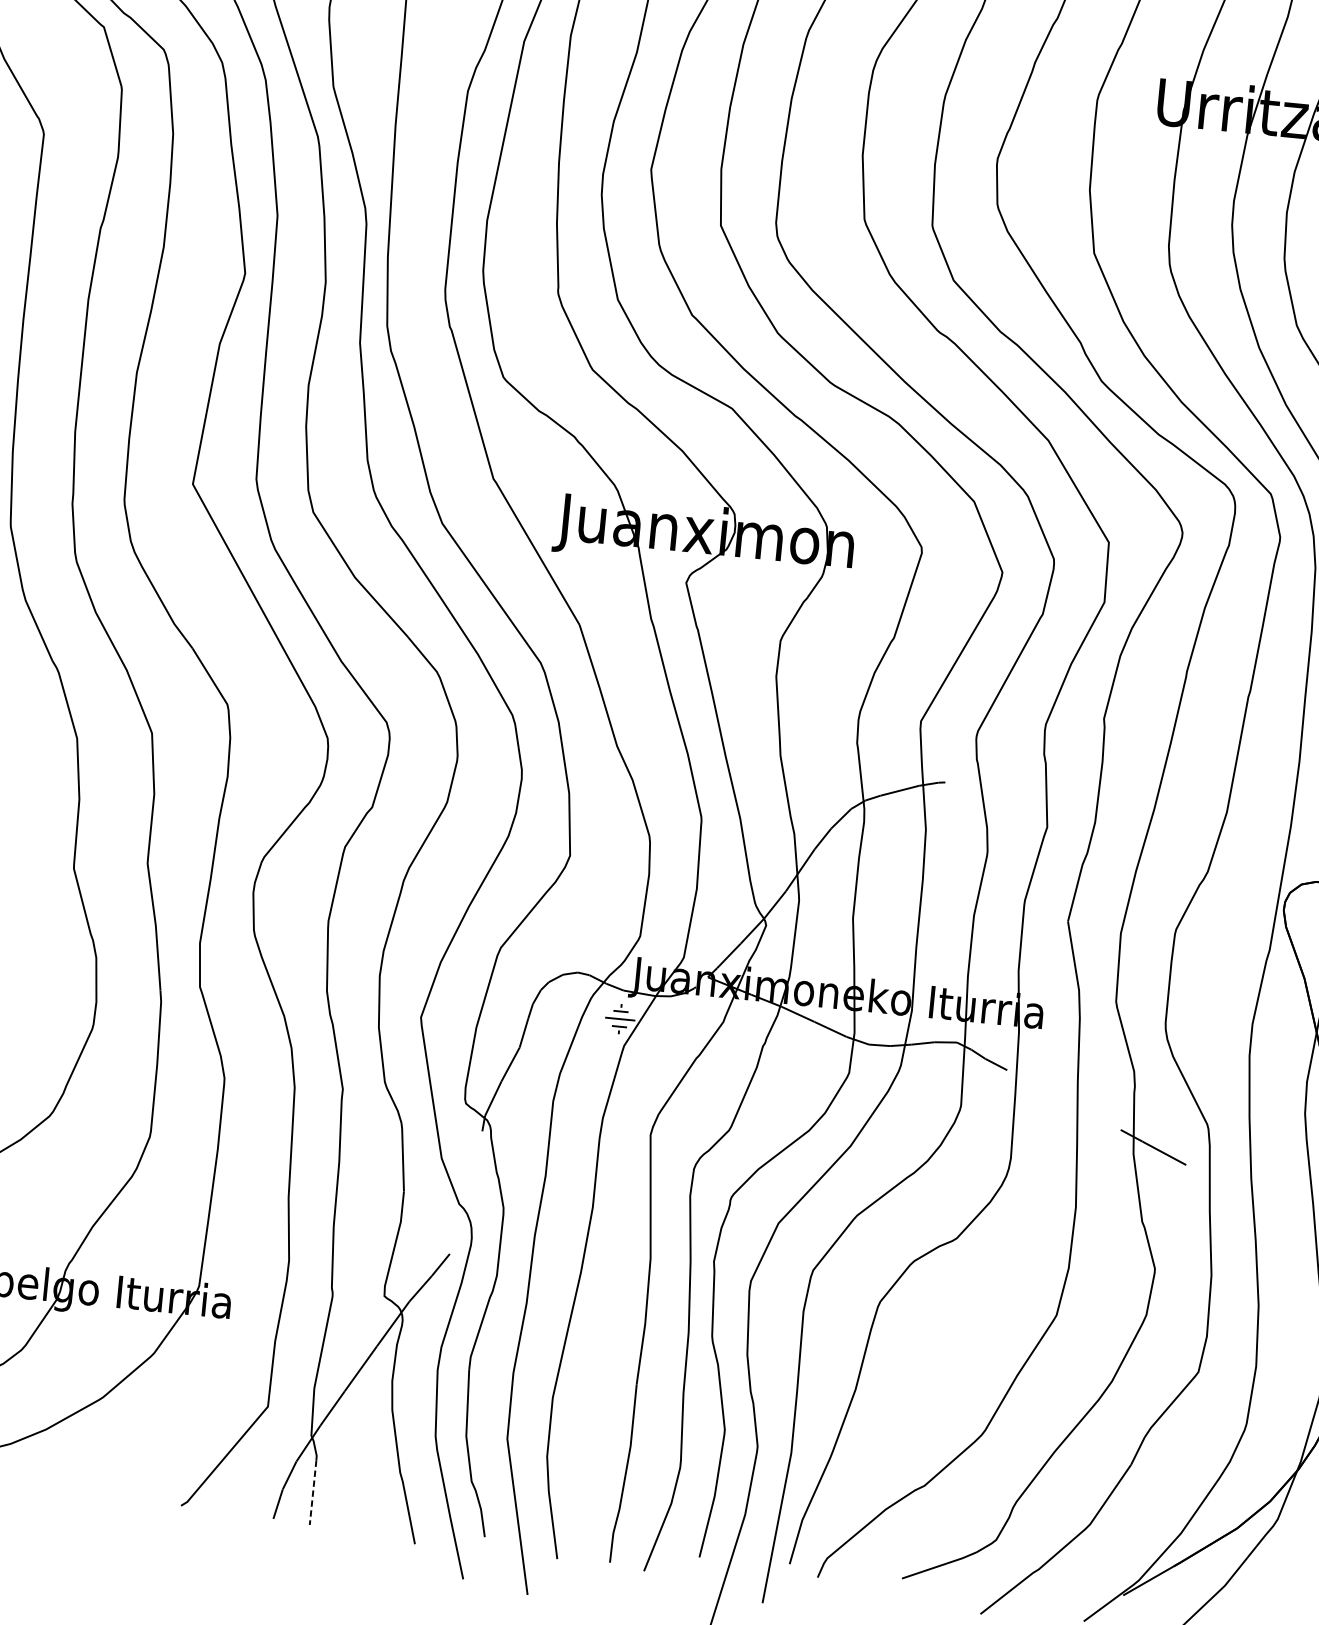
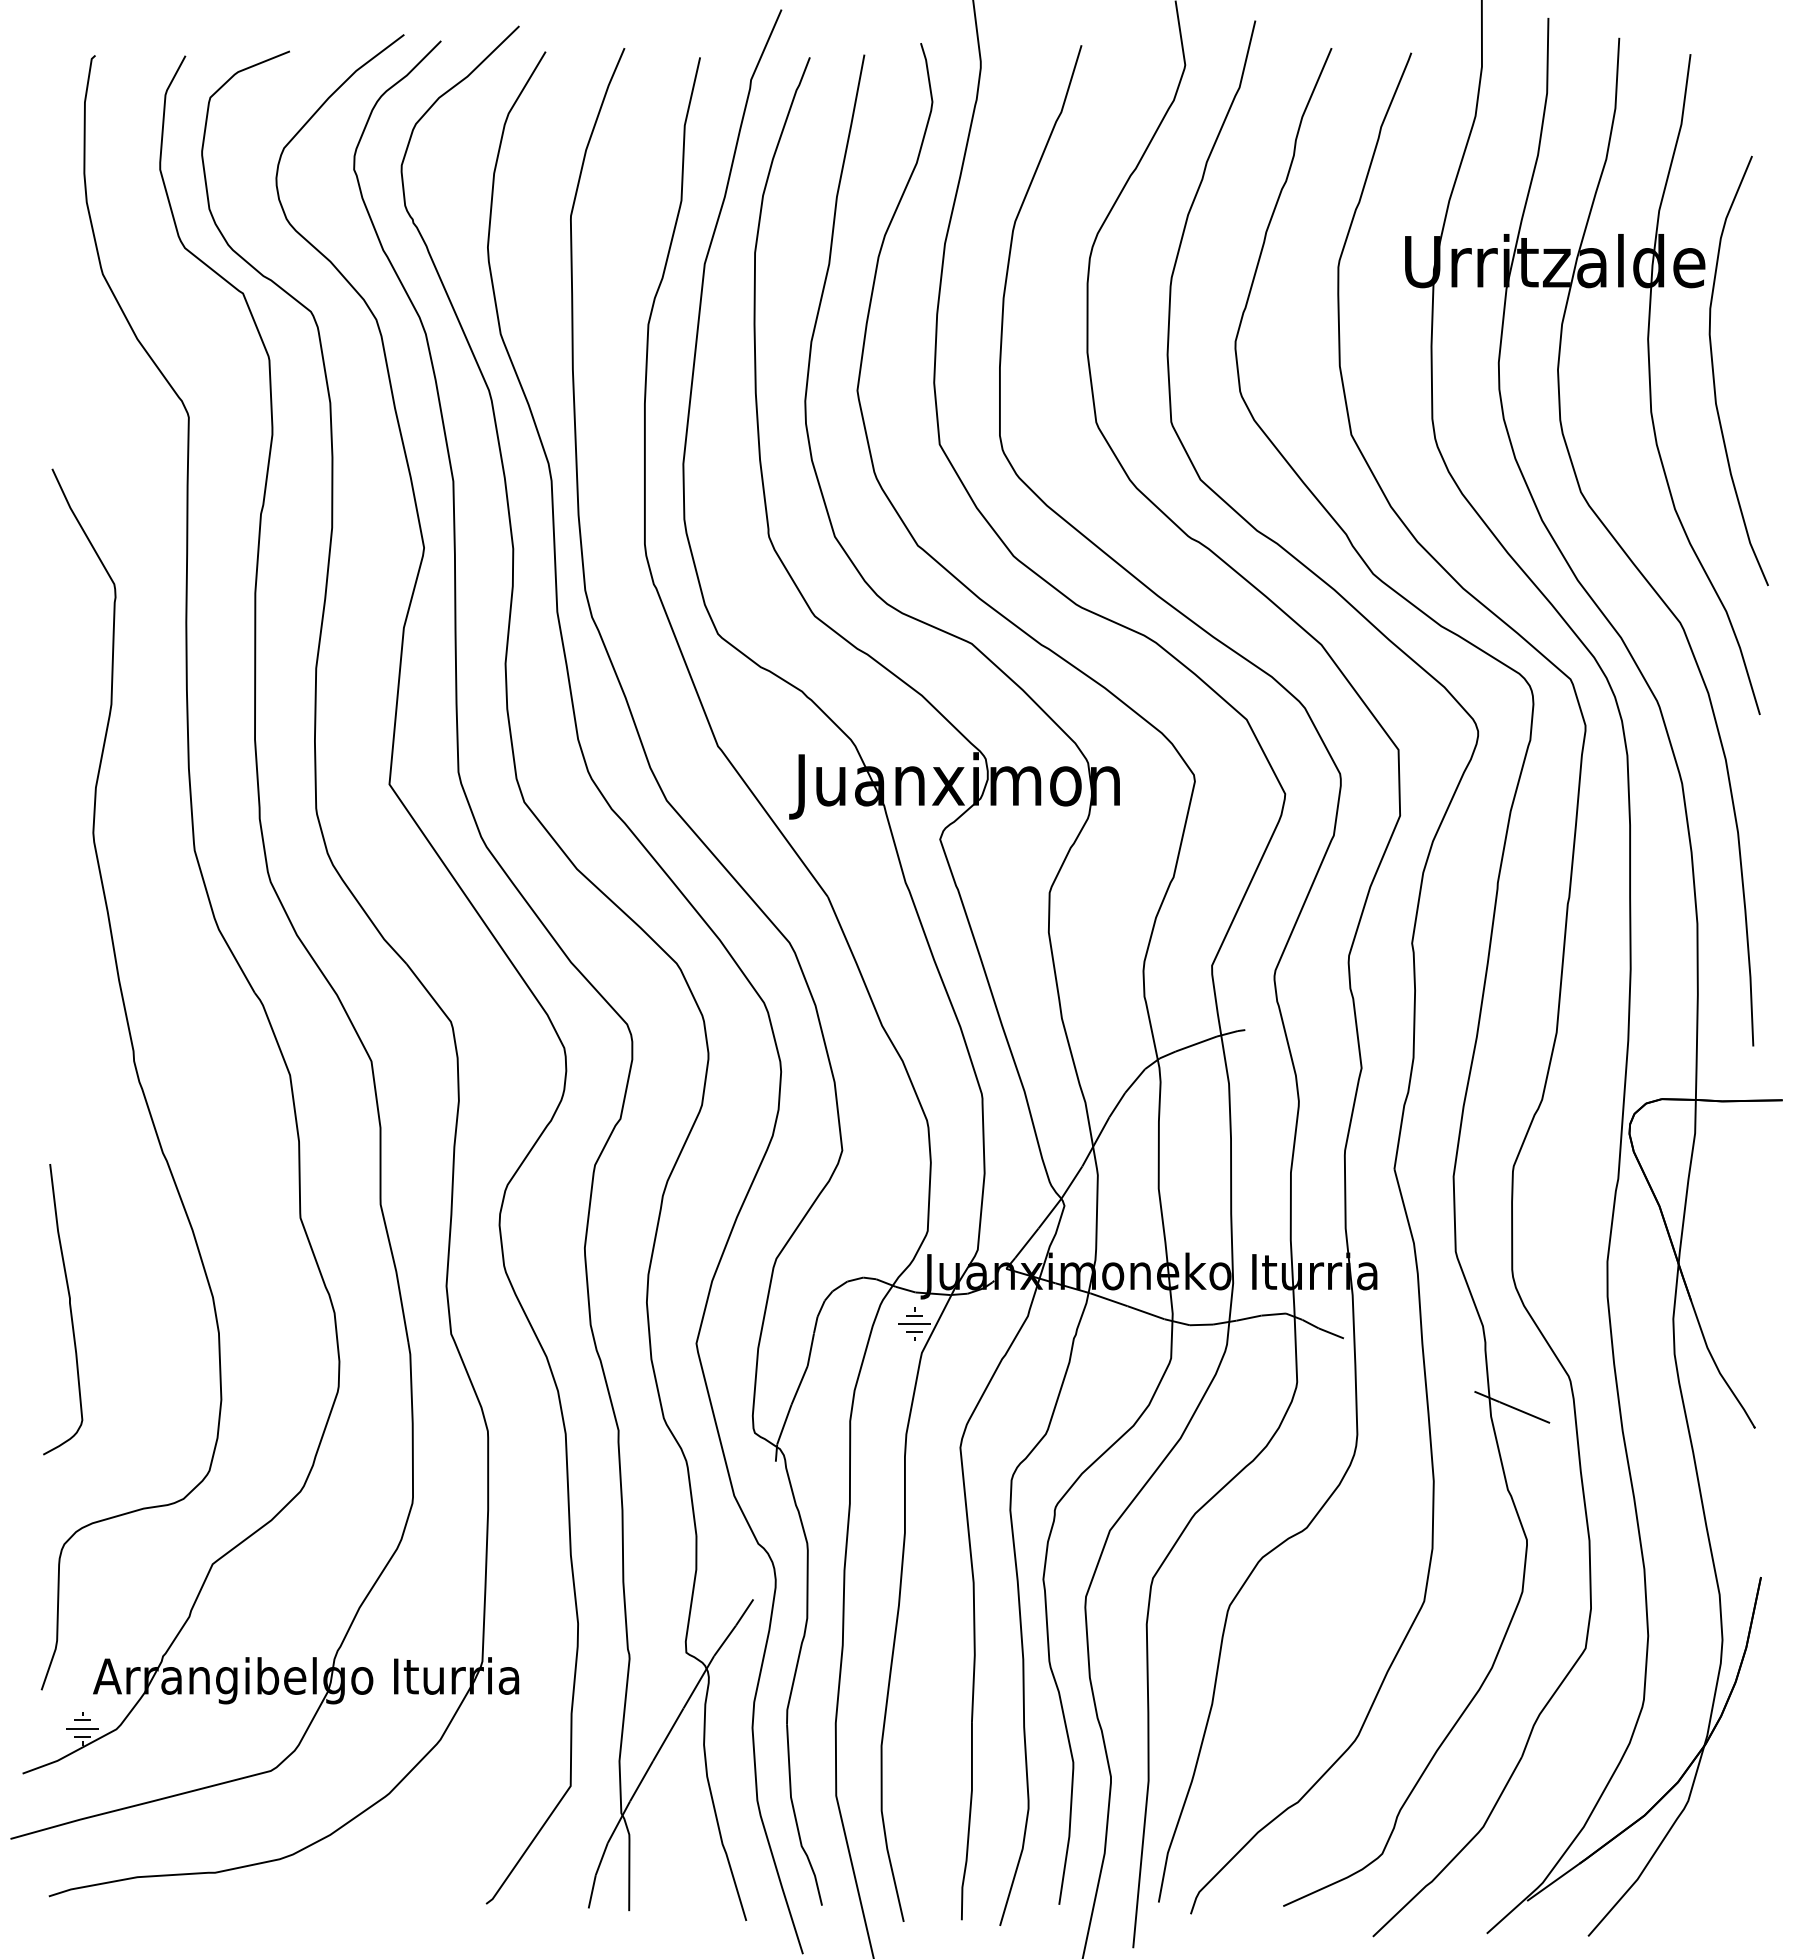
line: (313, 1492) -> (629, 1875), dashed -> solid

